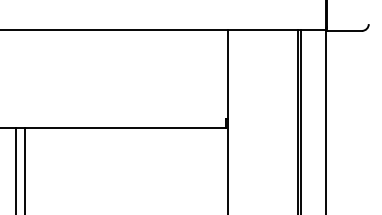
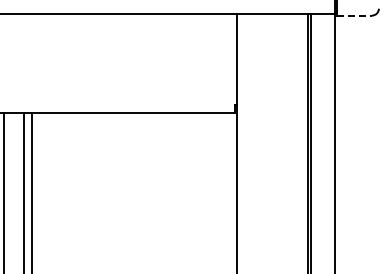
line: (344, 30) -> (354, 15), solid -> dashed

